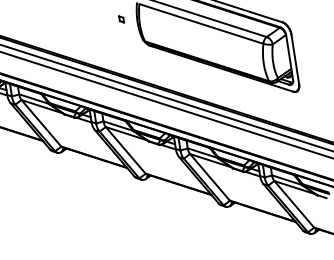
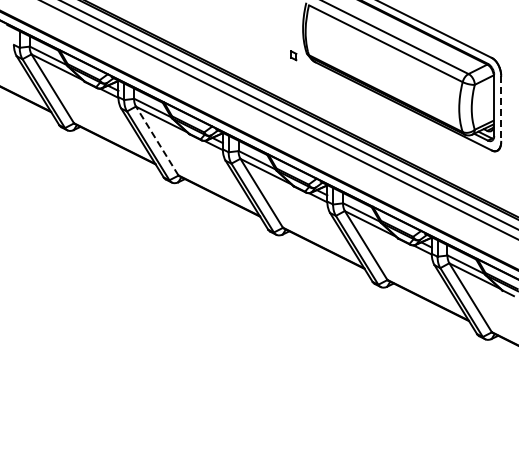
part: (121, 19) -> (293, 55), moved
line: (295, 59) -> (501, 108), solid -> dashed
line: (40, 123) -> (156, 140), solid -> dashed

